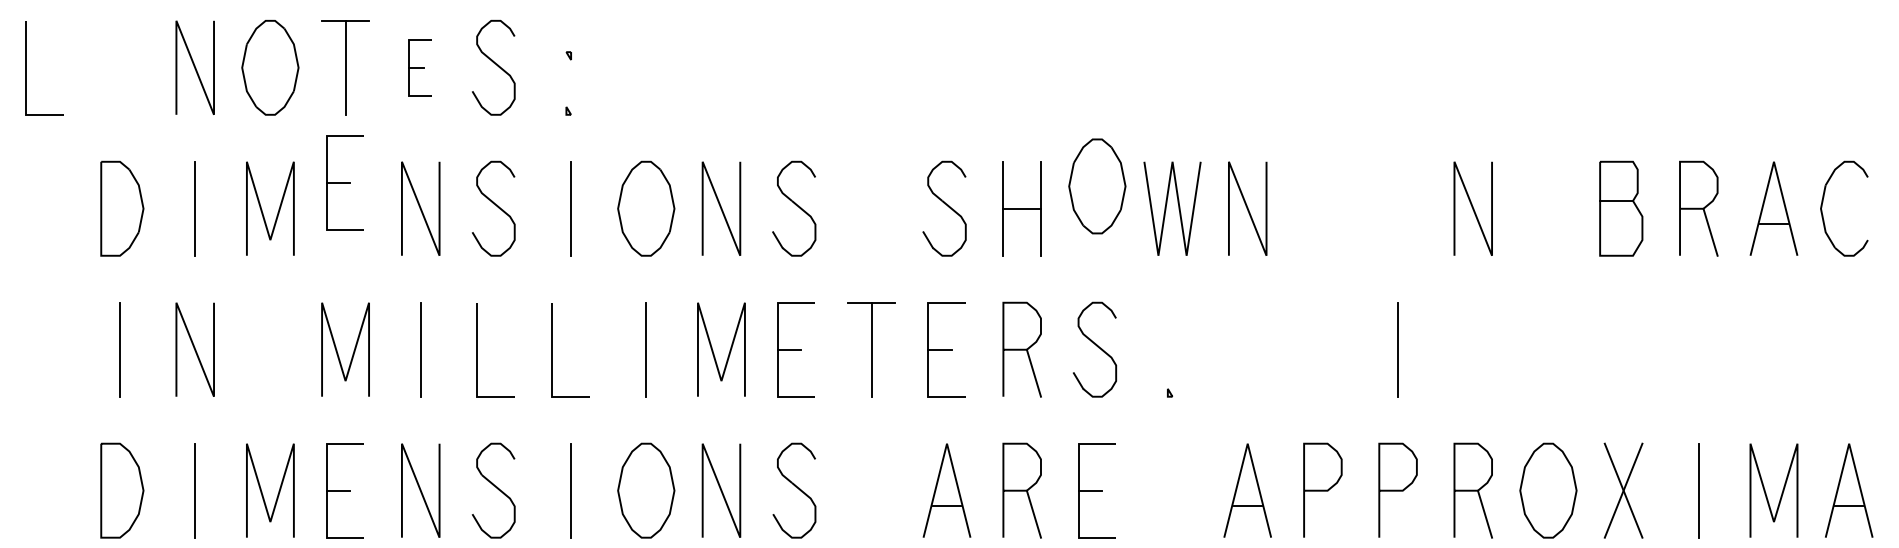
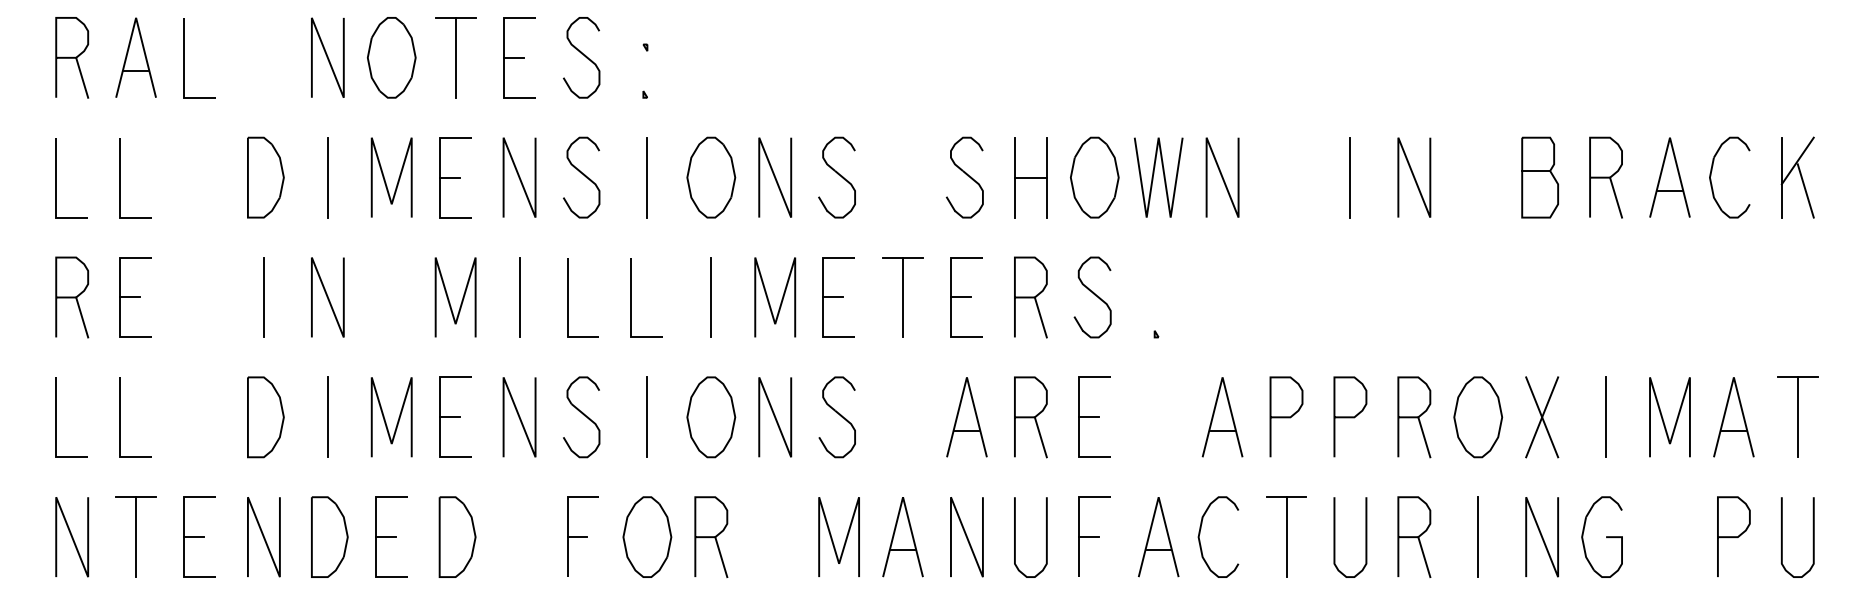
part: (420, 67) -> (519, 57), size x1.67
part: (345, 182) -> (455, 177), moved
part: (1097, 186) -> (1094, 177), moved
line: (1396, 349) -> (1349, 177), moved

